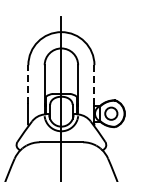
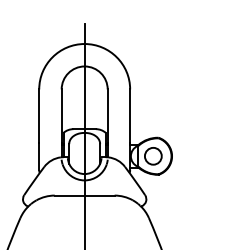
line: (28, 83) -> (39, 114), dashed -> solid
line: (94, 84) -> (130, 116), dashed -> solid

